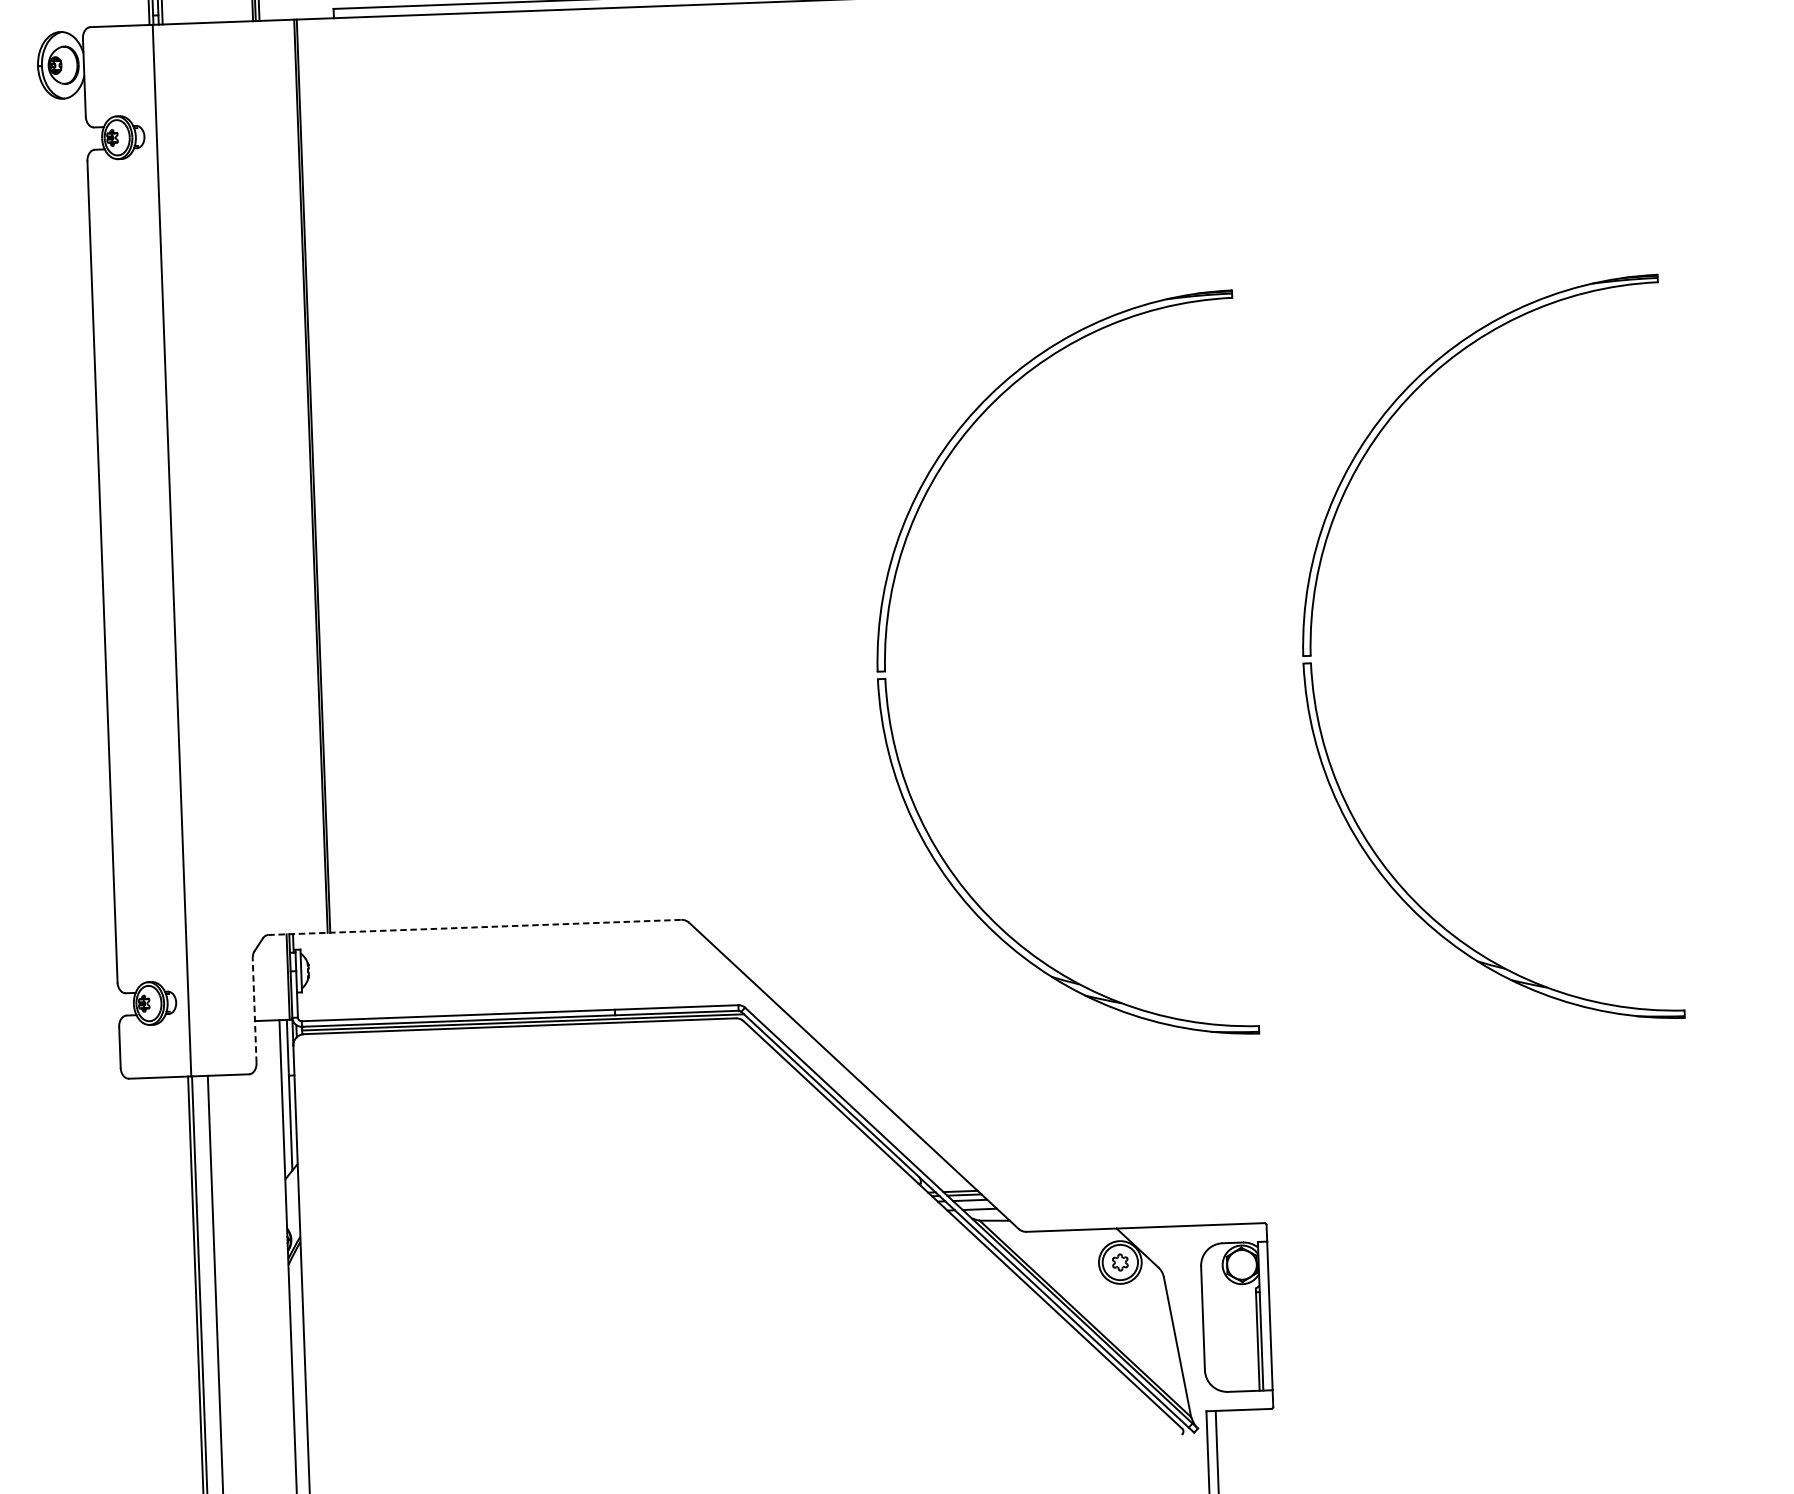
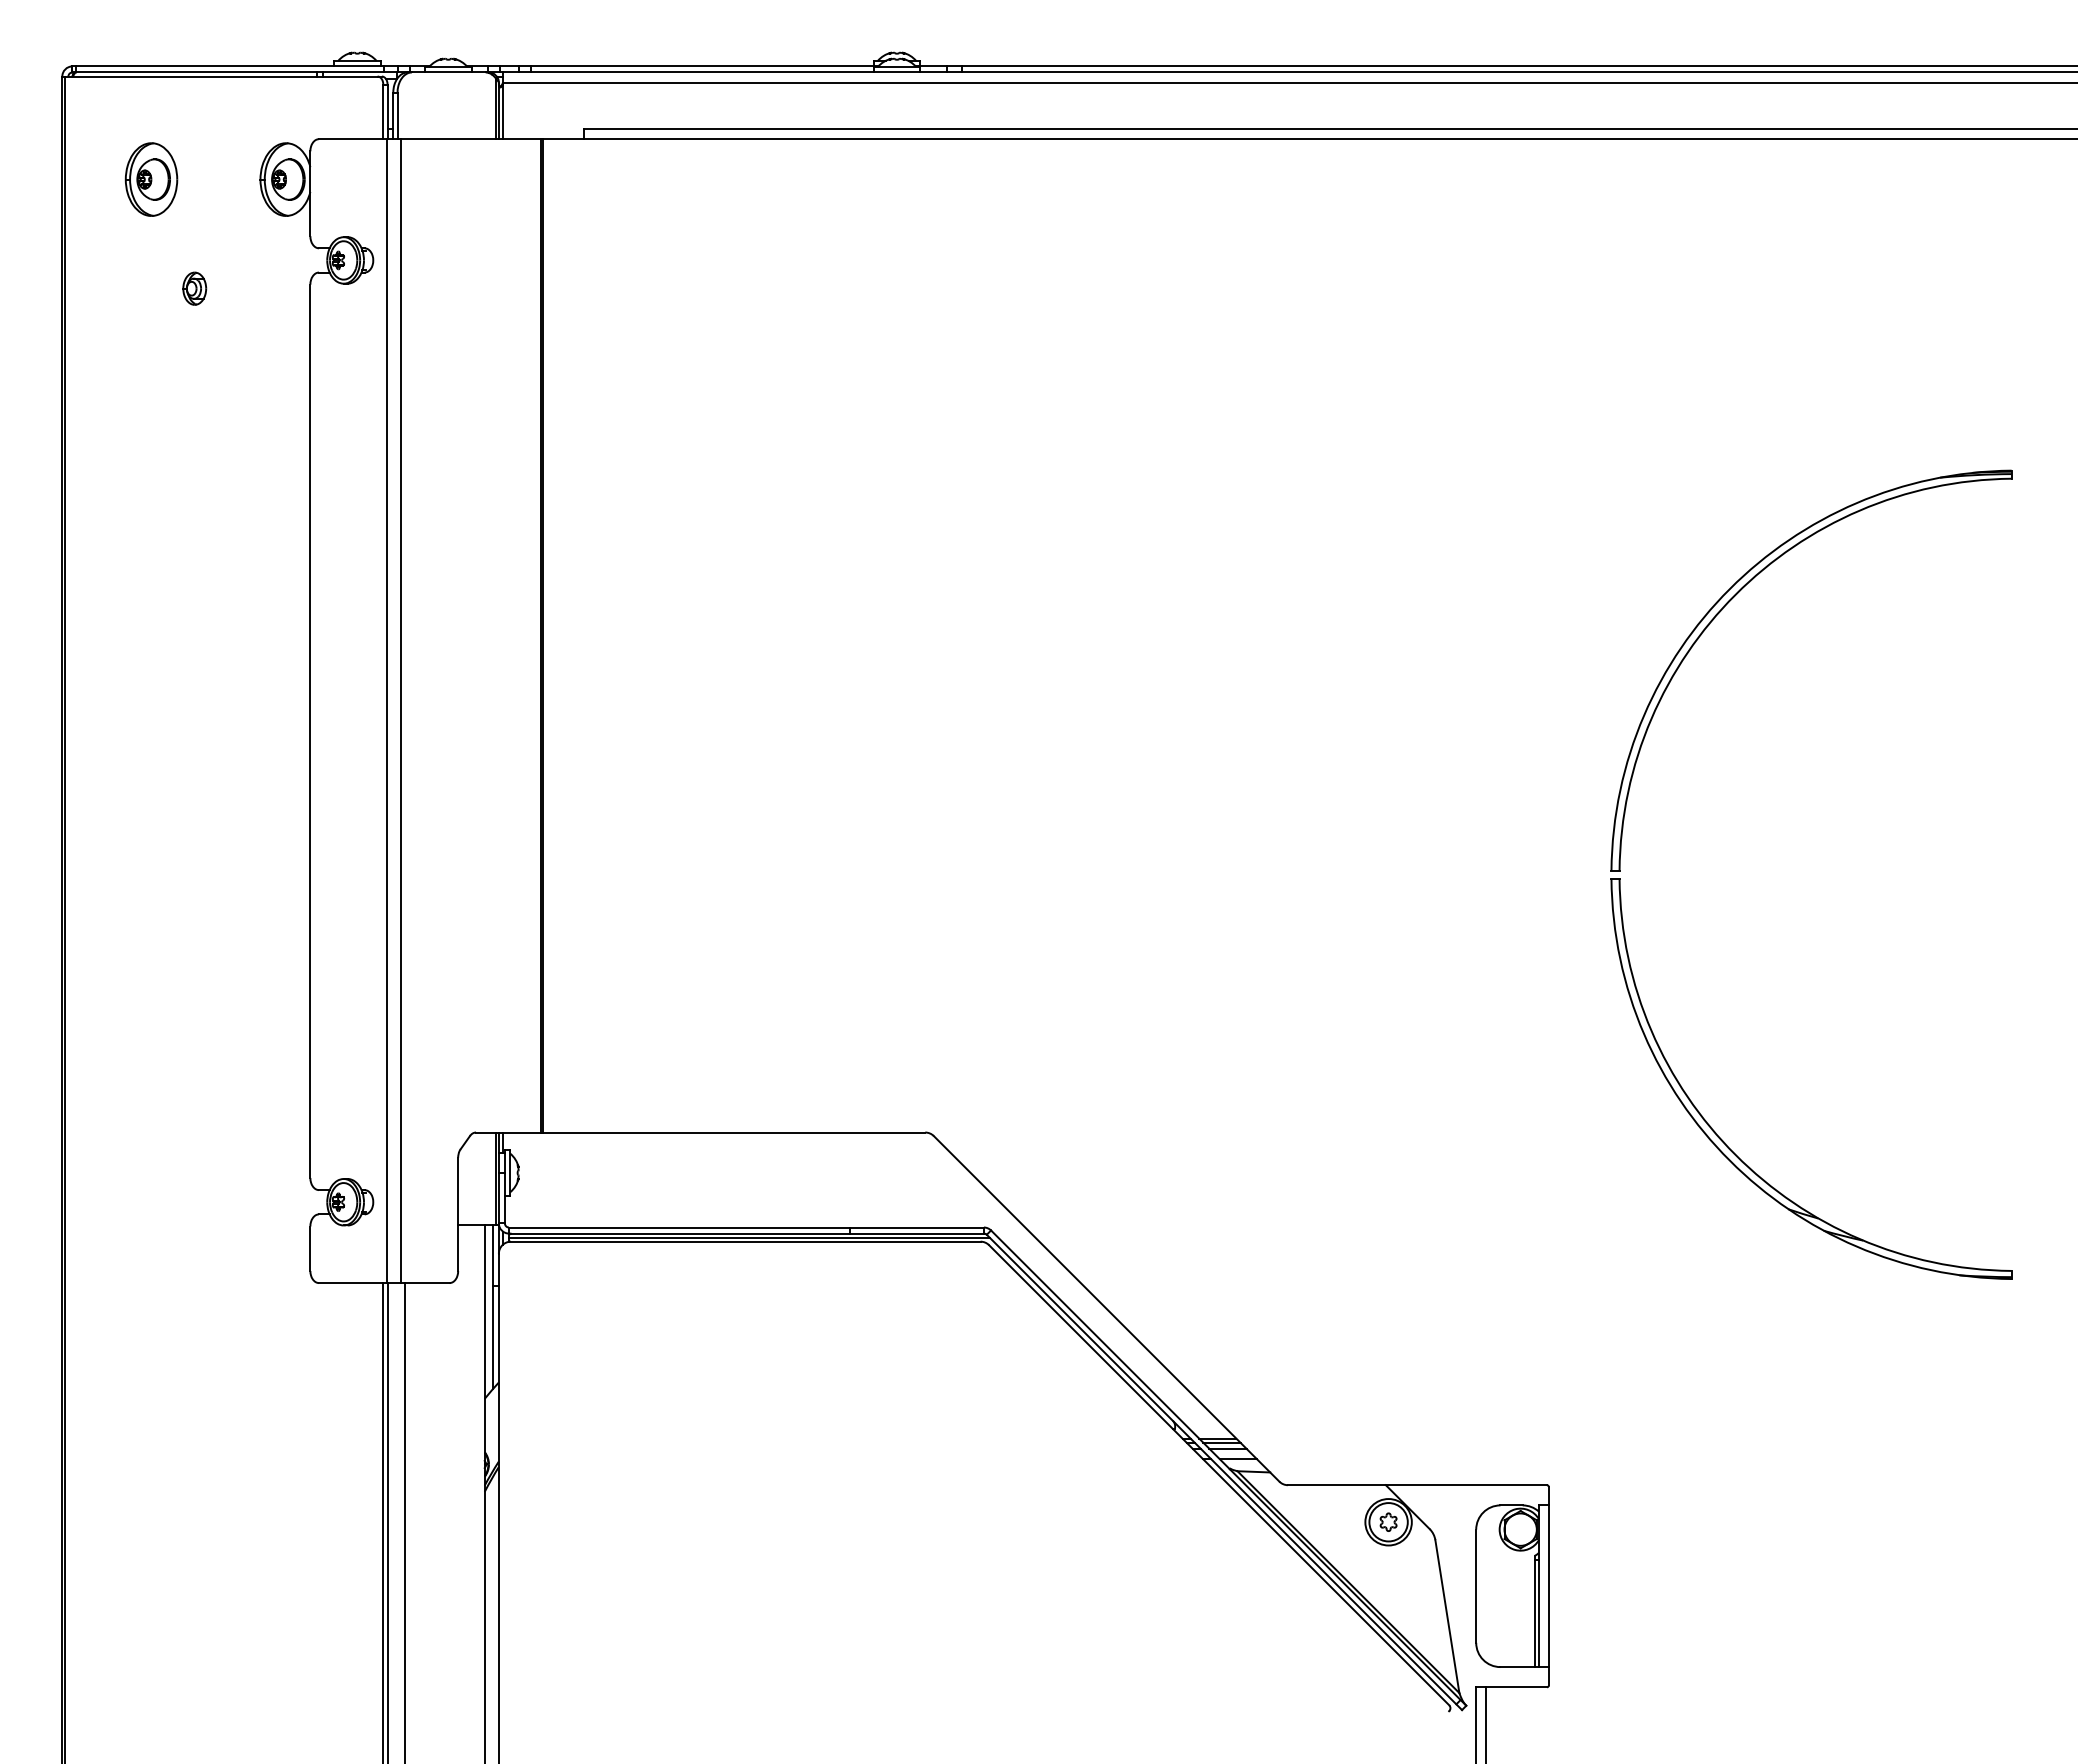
line: (185, 550) -> (401, 711), added
part: (885, 672) -> (1157, 871), removed
line: (474, 927) -> (700, 1132), dashed -> solid
line: (254, 1010) -> (458, 1214), dashed -> solid

